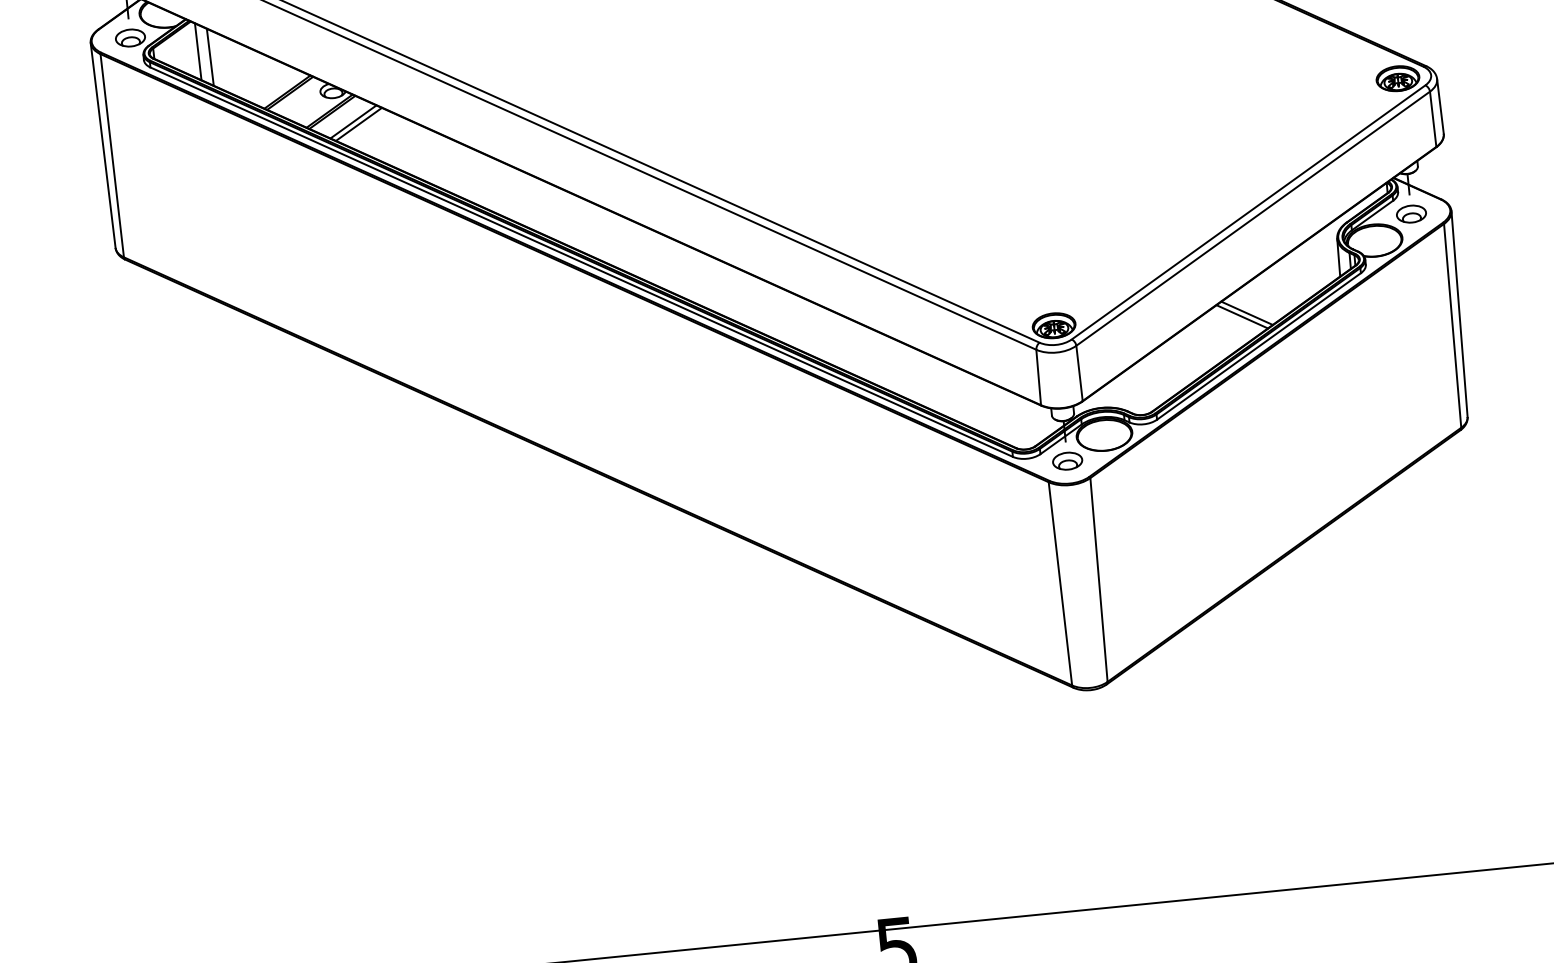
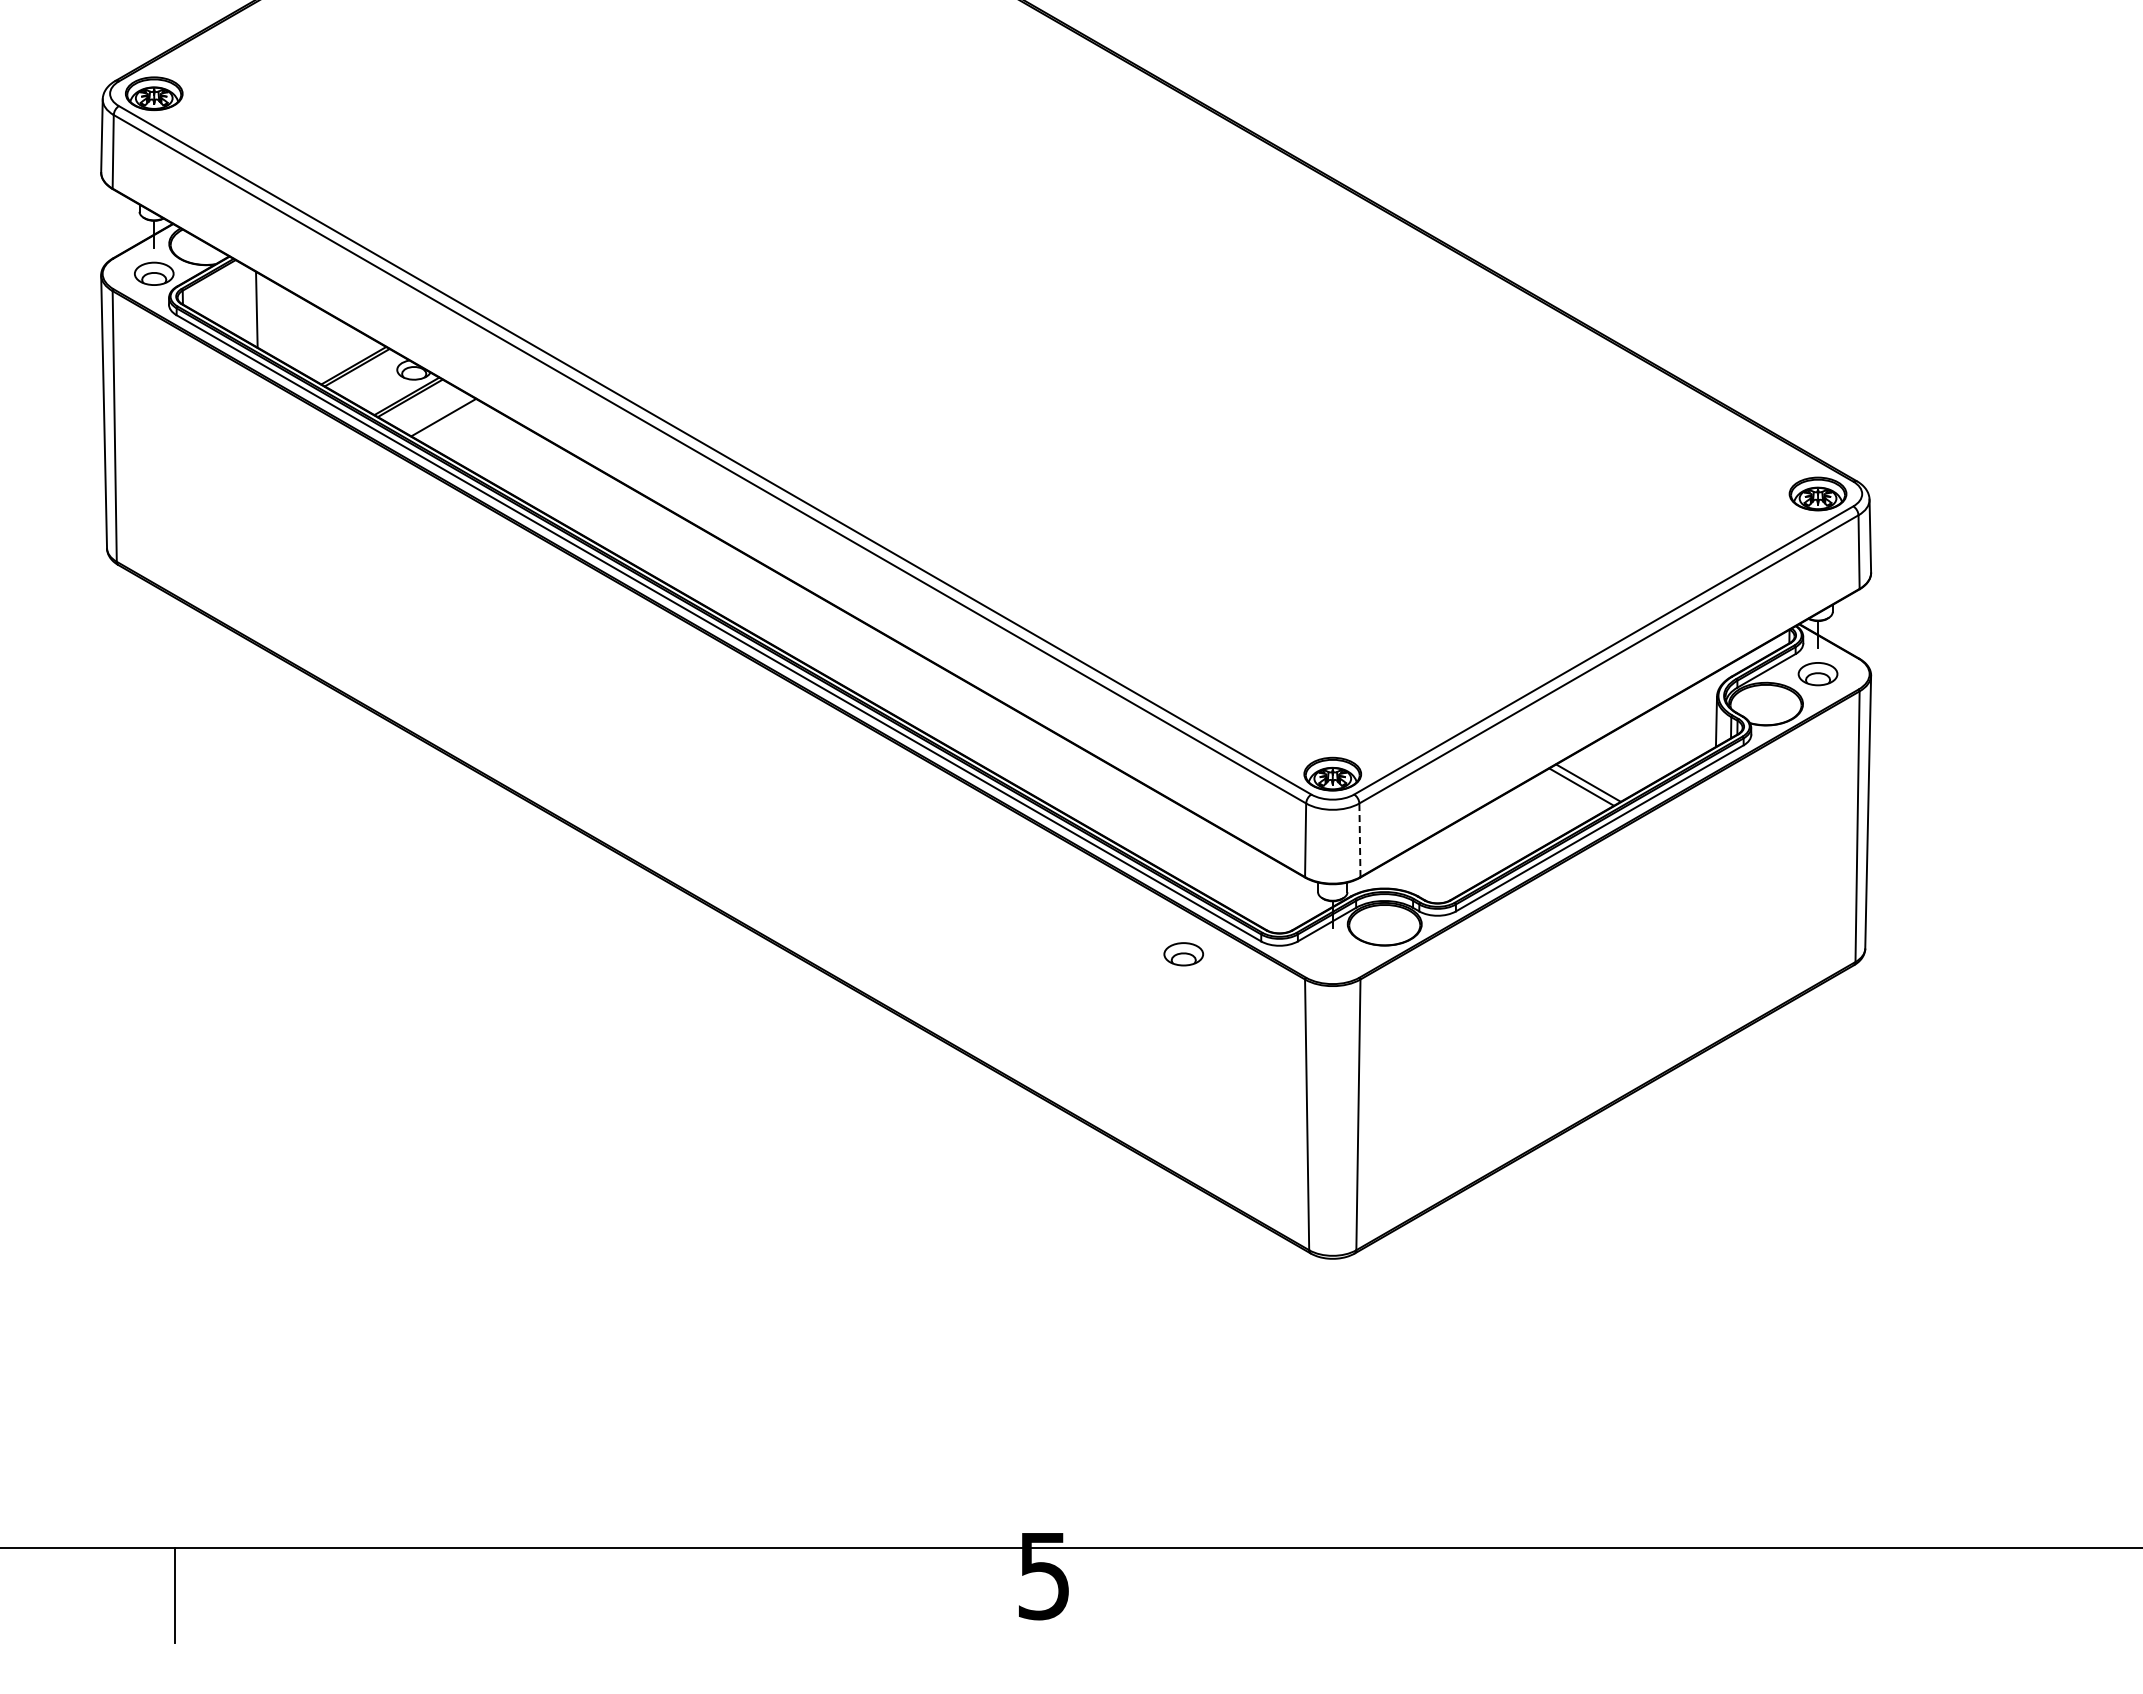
line: (198, 51) -> (241, 300), removed
line: (353, 121) -> (436, 413), removed
line: (1079, 373) -> (1359, 840), solid -> dashed
part: (1067, 461) -> (1183, 954), moved

